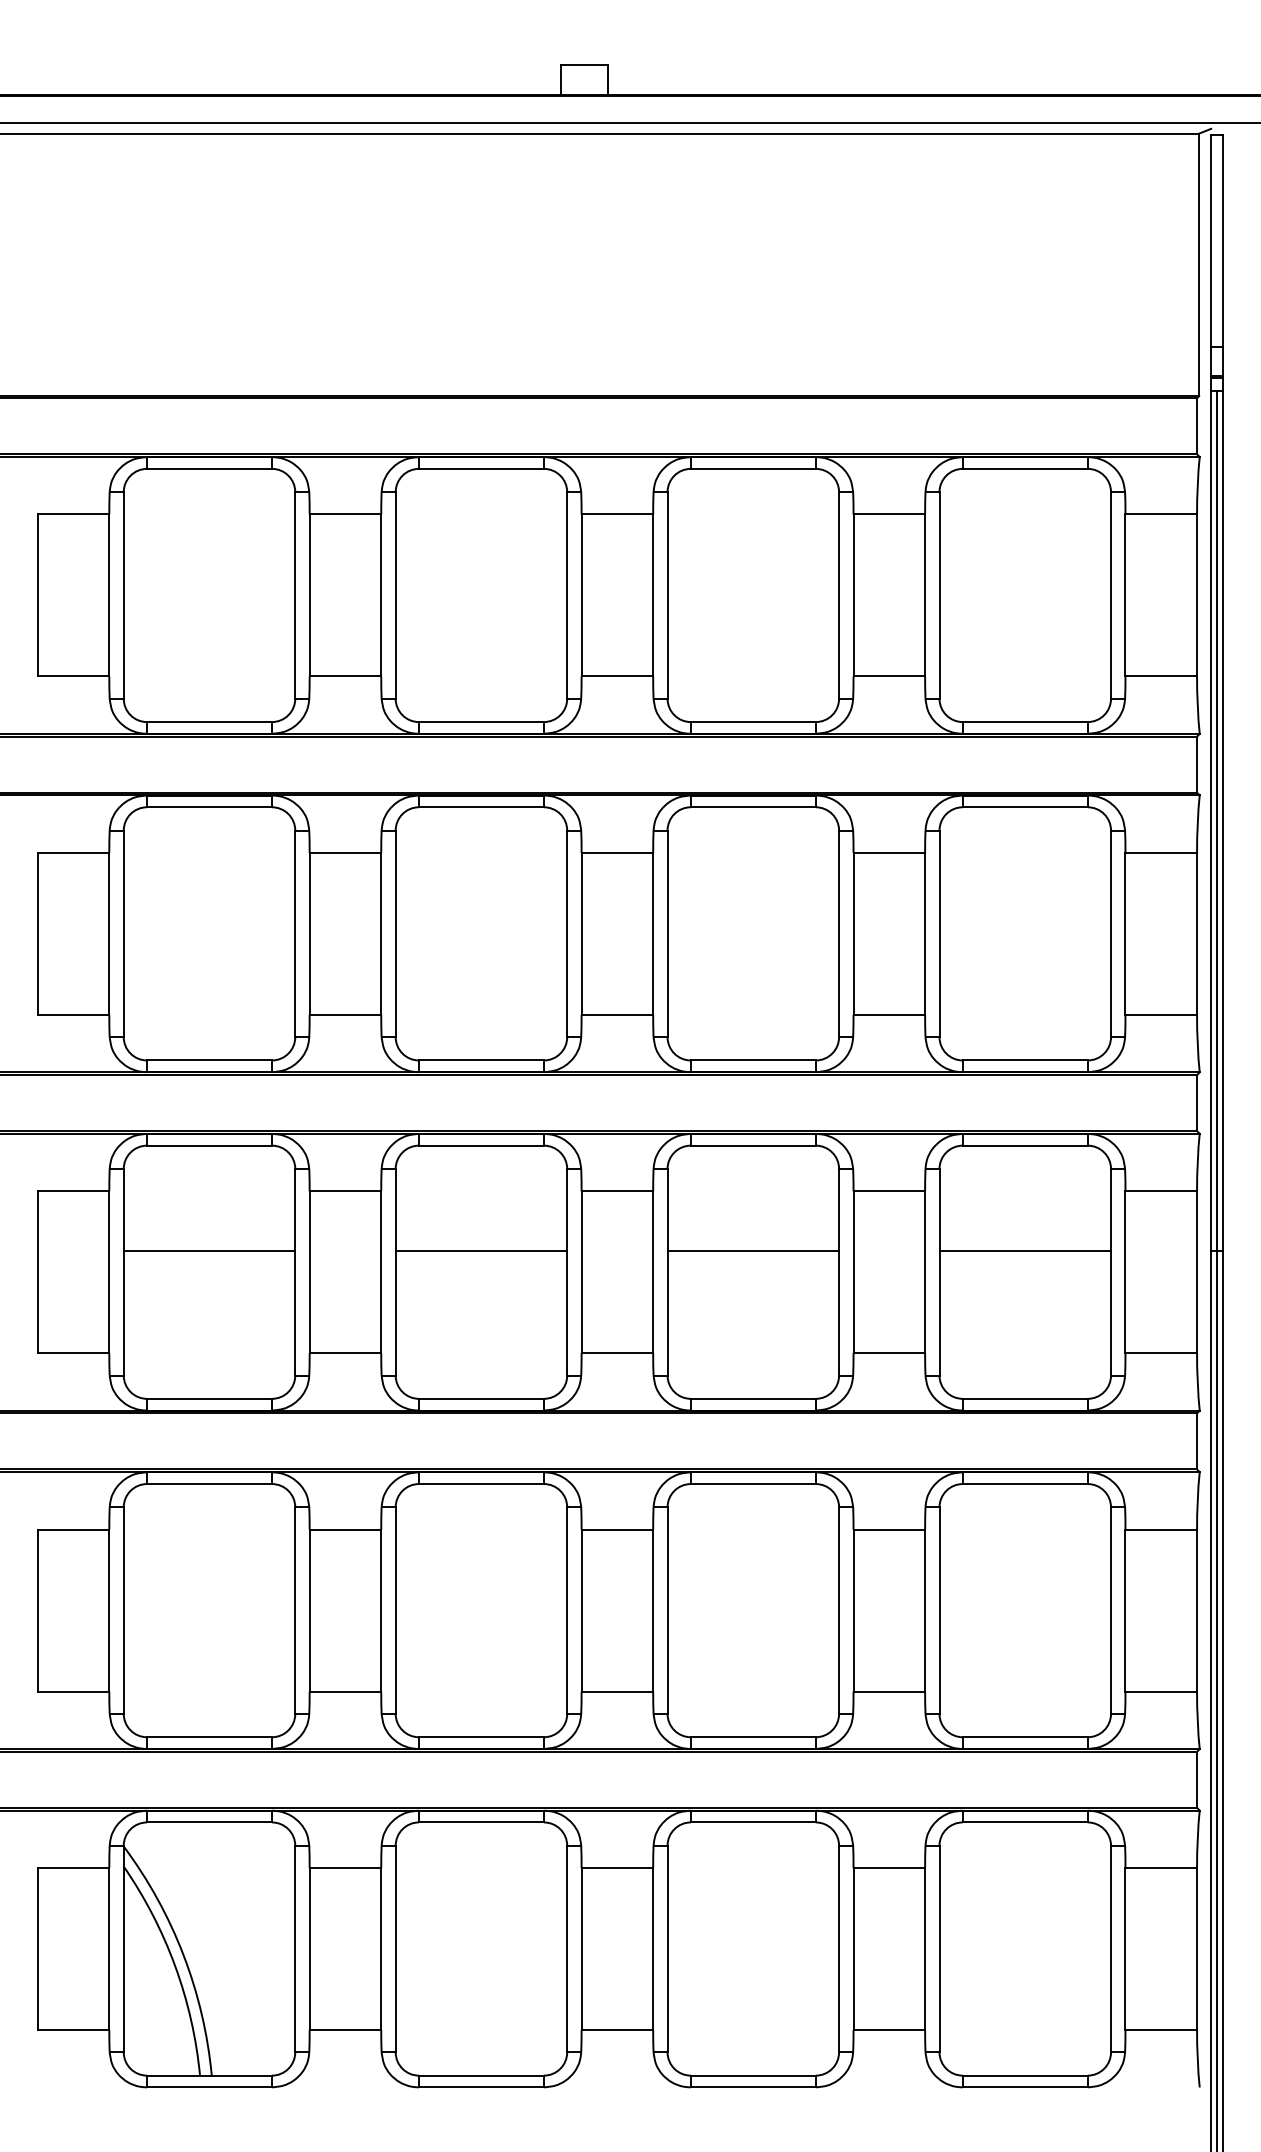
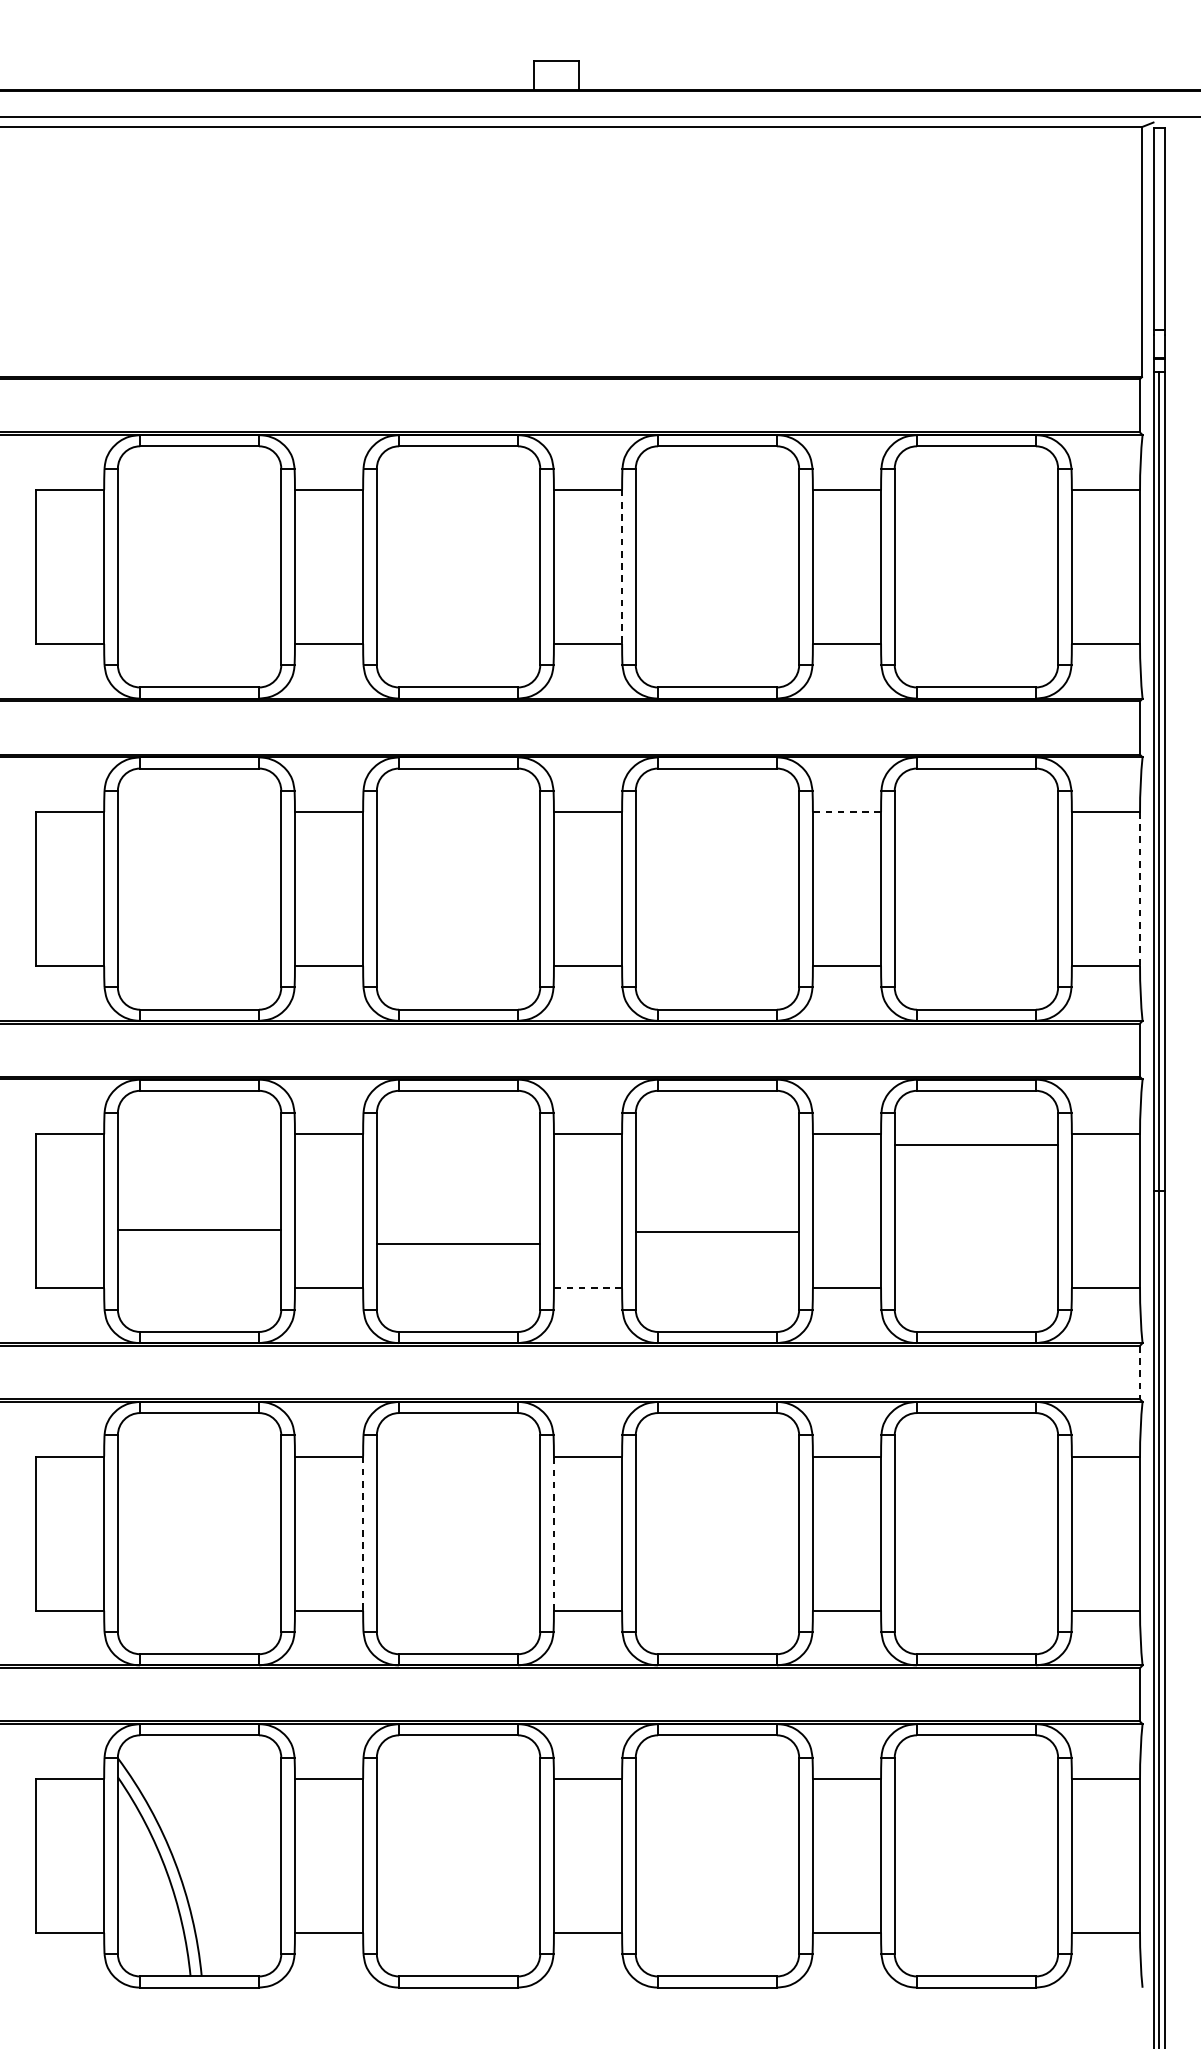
line: (653, 595) -> (622, 566), solid -> dashed
line: (889, 852) -> (847, 811), solid -> dashed
line: (1197, 933) -> (1140, 888), solid -> dashed
line: (209, 1251) -> (199, 1230), moved
line: (481, 1251) -> (458, 1244), moved
line: (753, 1251) -> (717, 1232), moved
line: (1025, 1251) -> (976, 1144), moved
line: (617, 1353) -> (588, 1288), solid -> dashed
line: (1197, 1441) -> (1140, 1372), solid -> dashed
line: (381, 1610) -> (363, 1533), solid -> dashed
line: (581, 1610) -> (553, 1533), solid -> dashed

